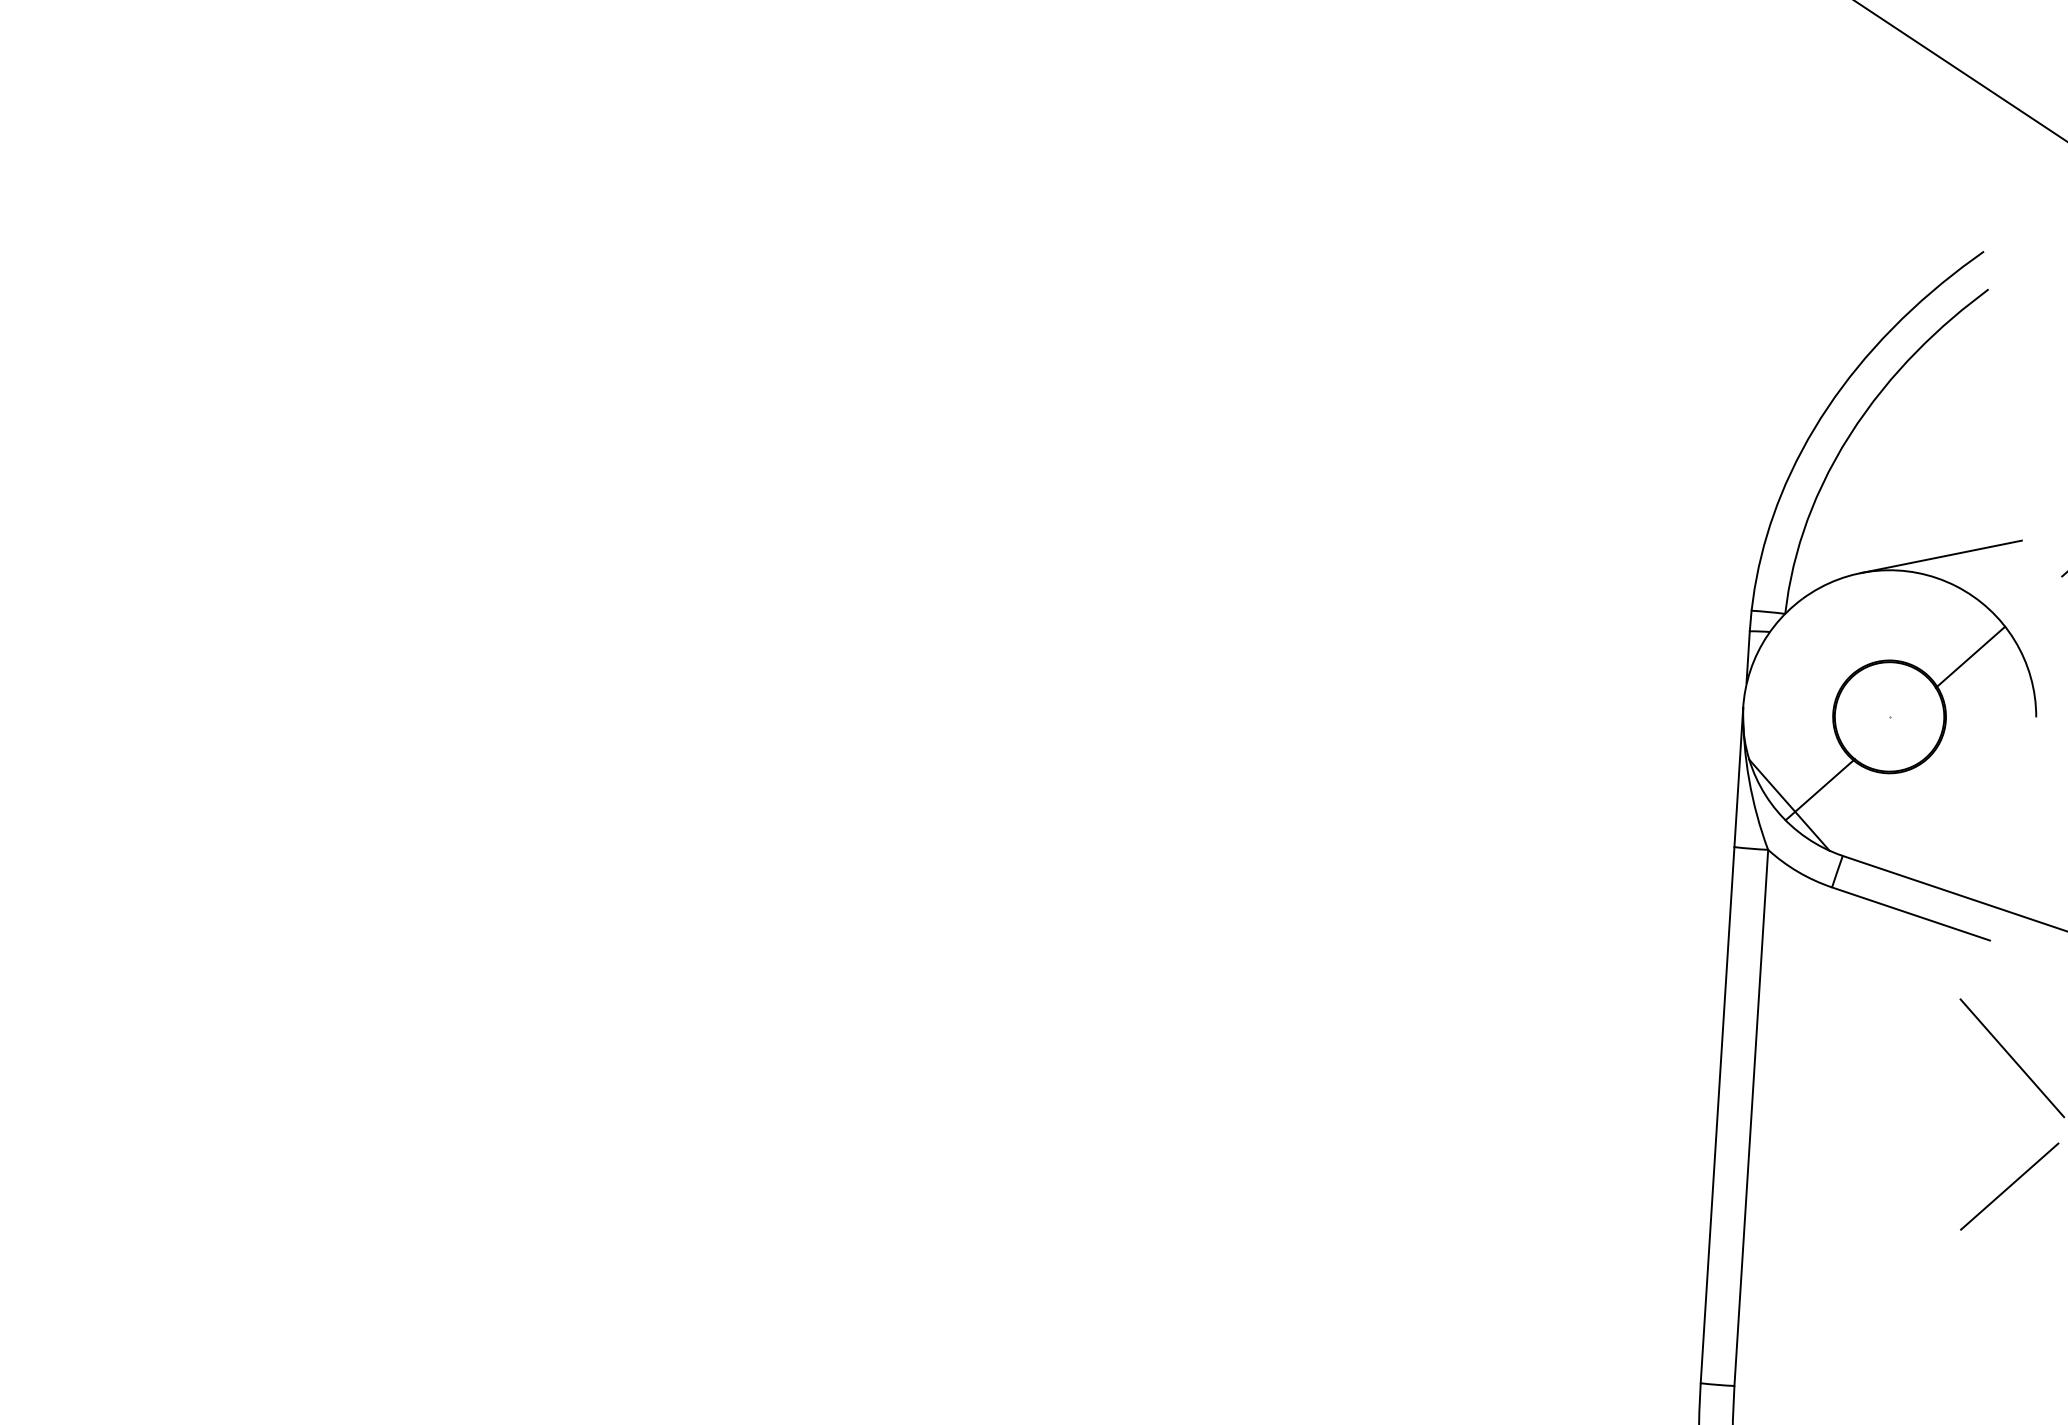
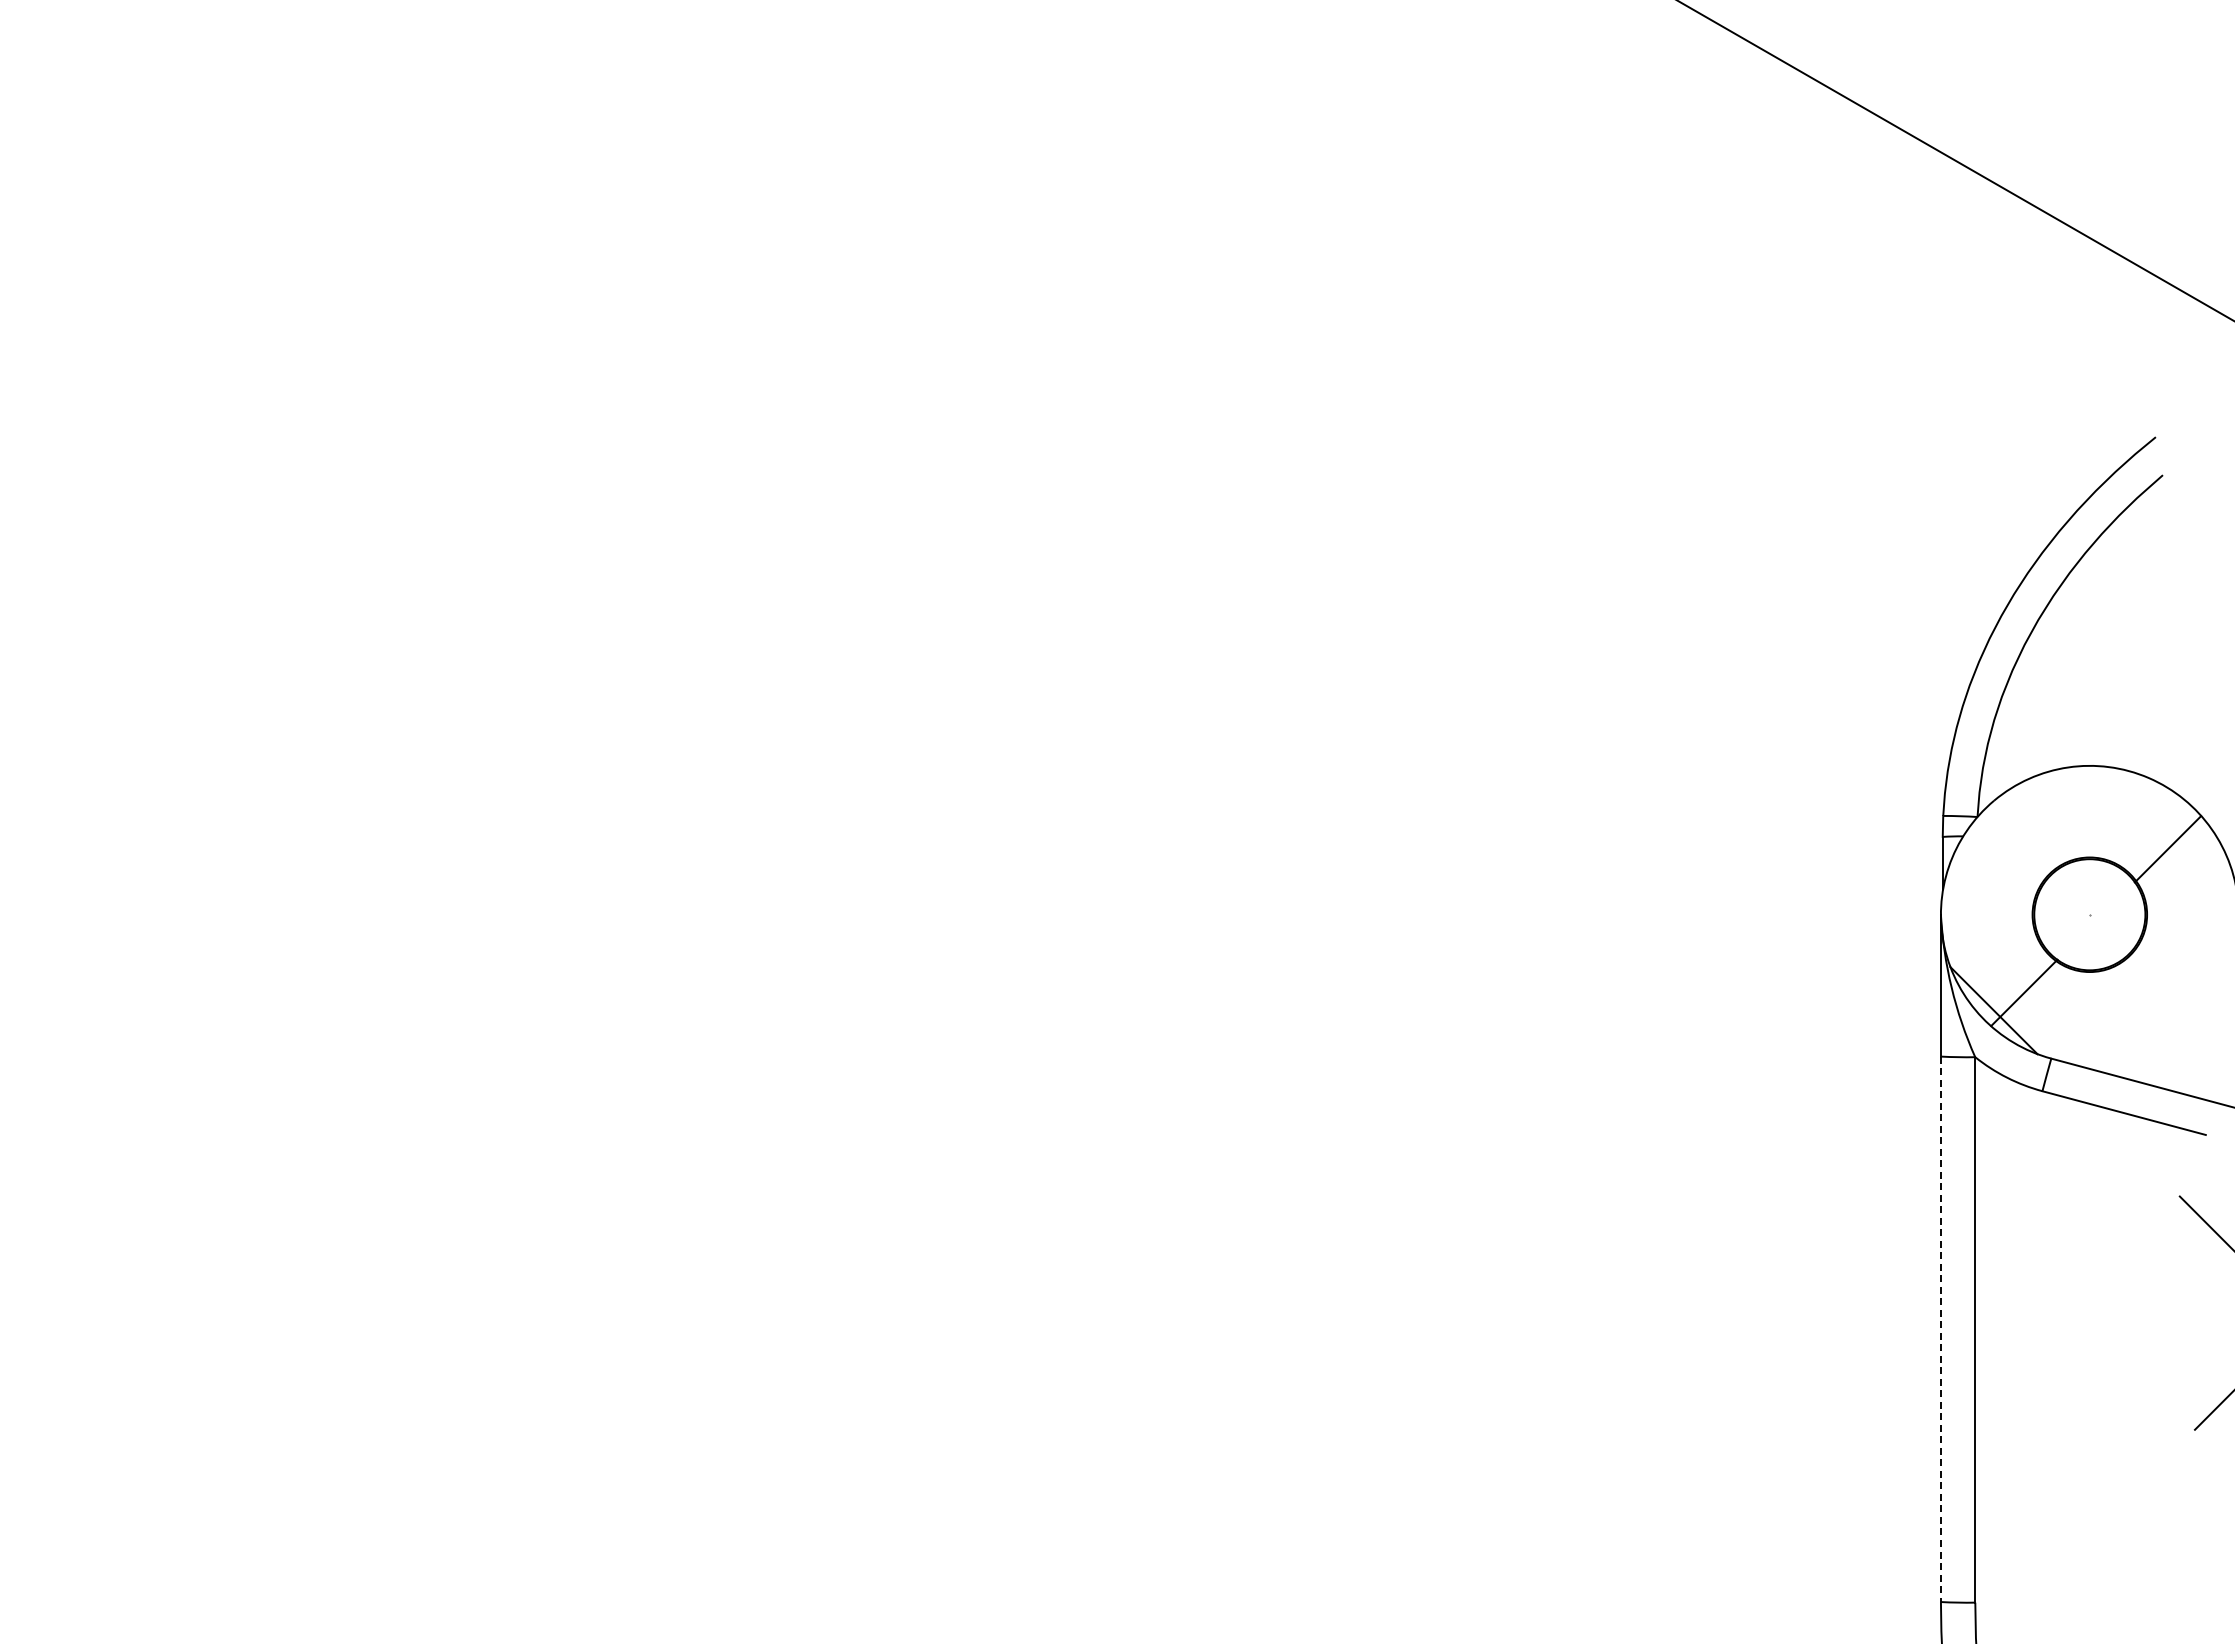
line: (1940, 556) -> (2131, 748), removed
line: (1717, 1115) -> (1940, 1329), solid -> dashed

